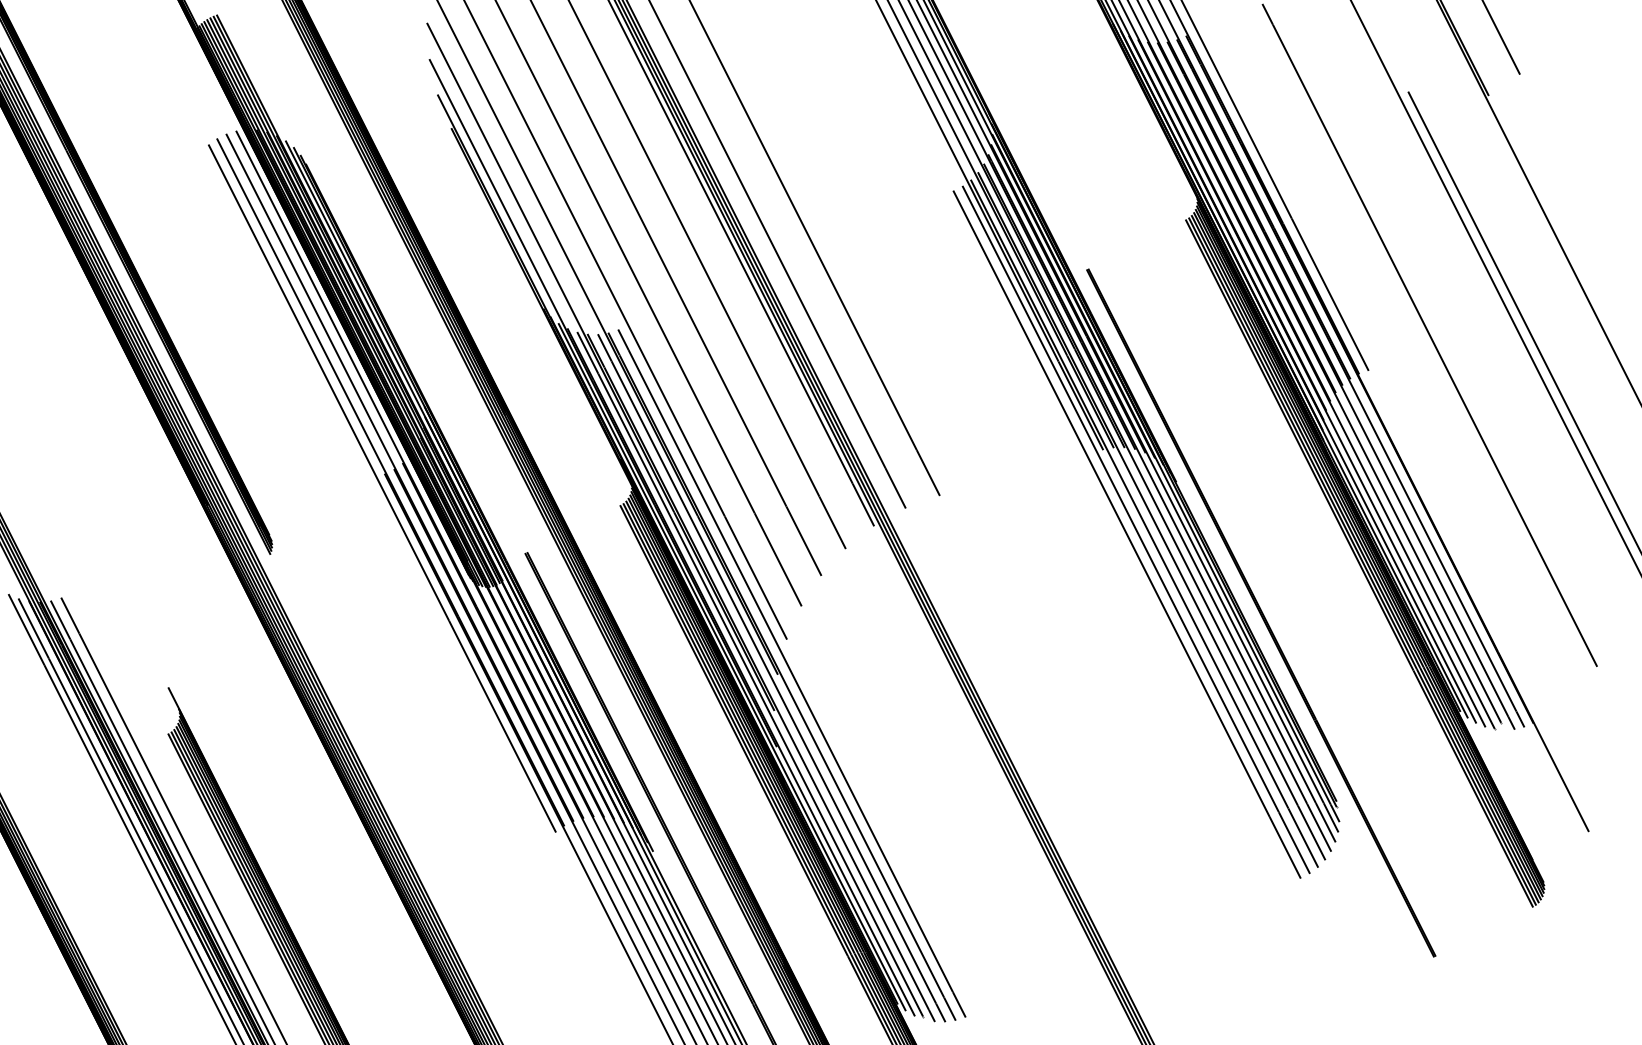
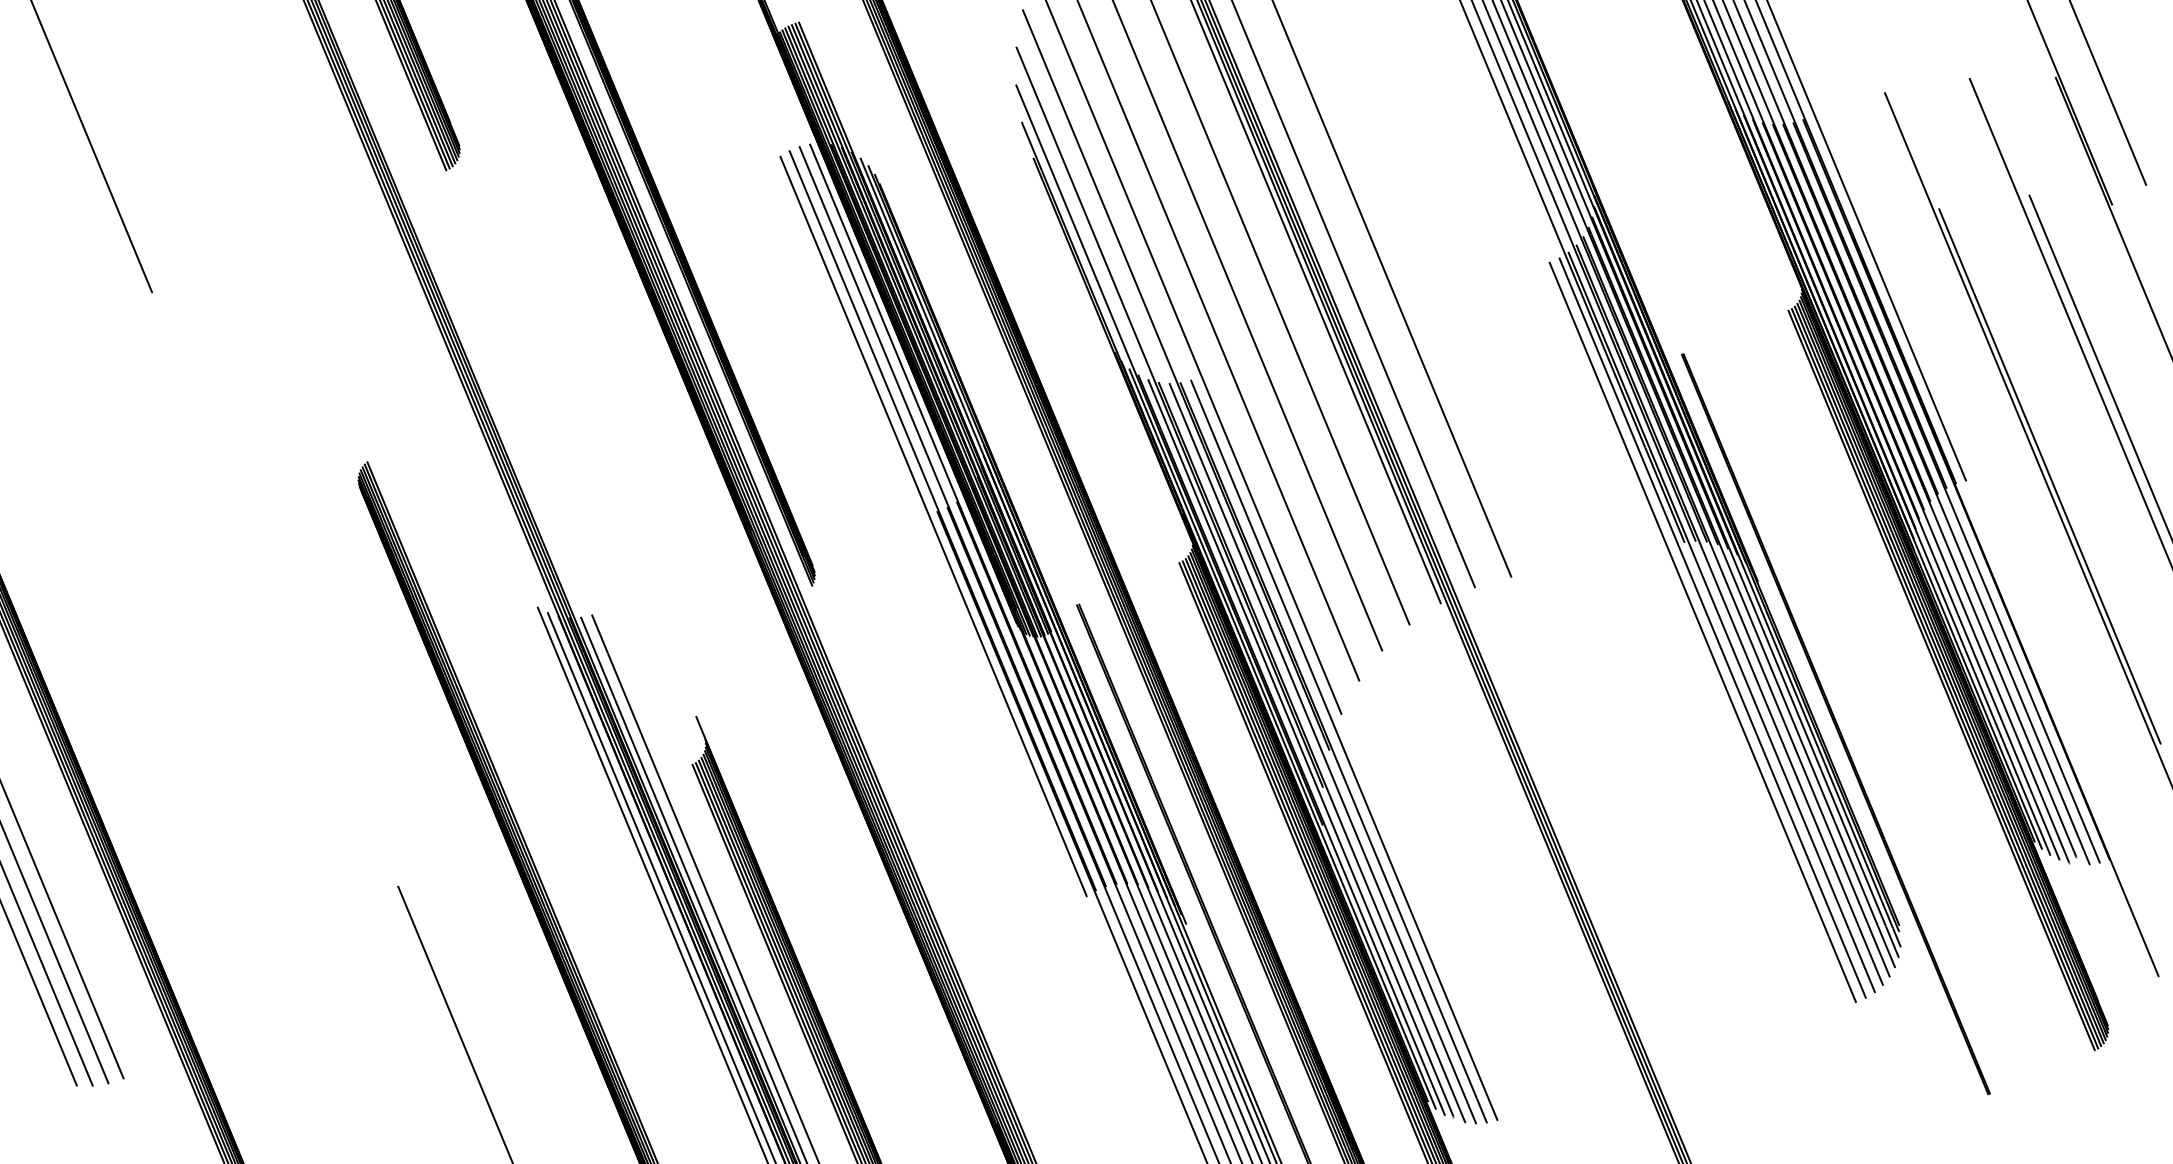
line: (1448, 360) -> (2049, 476), added

